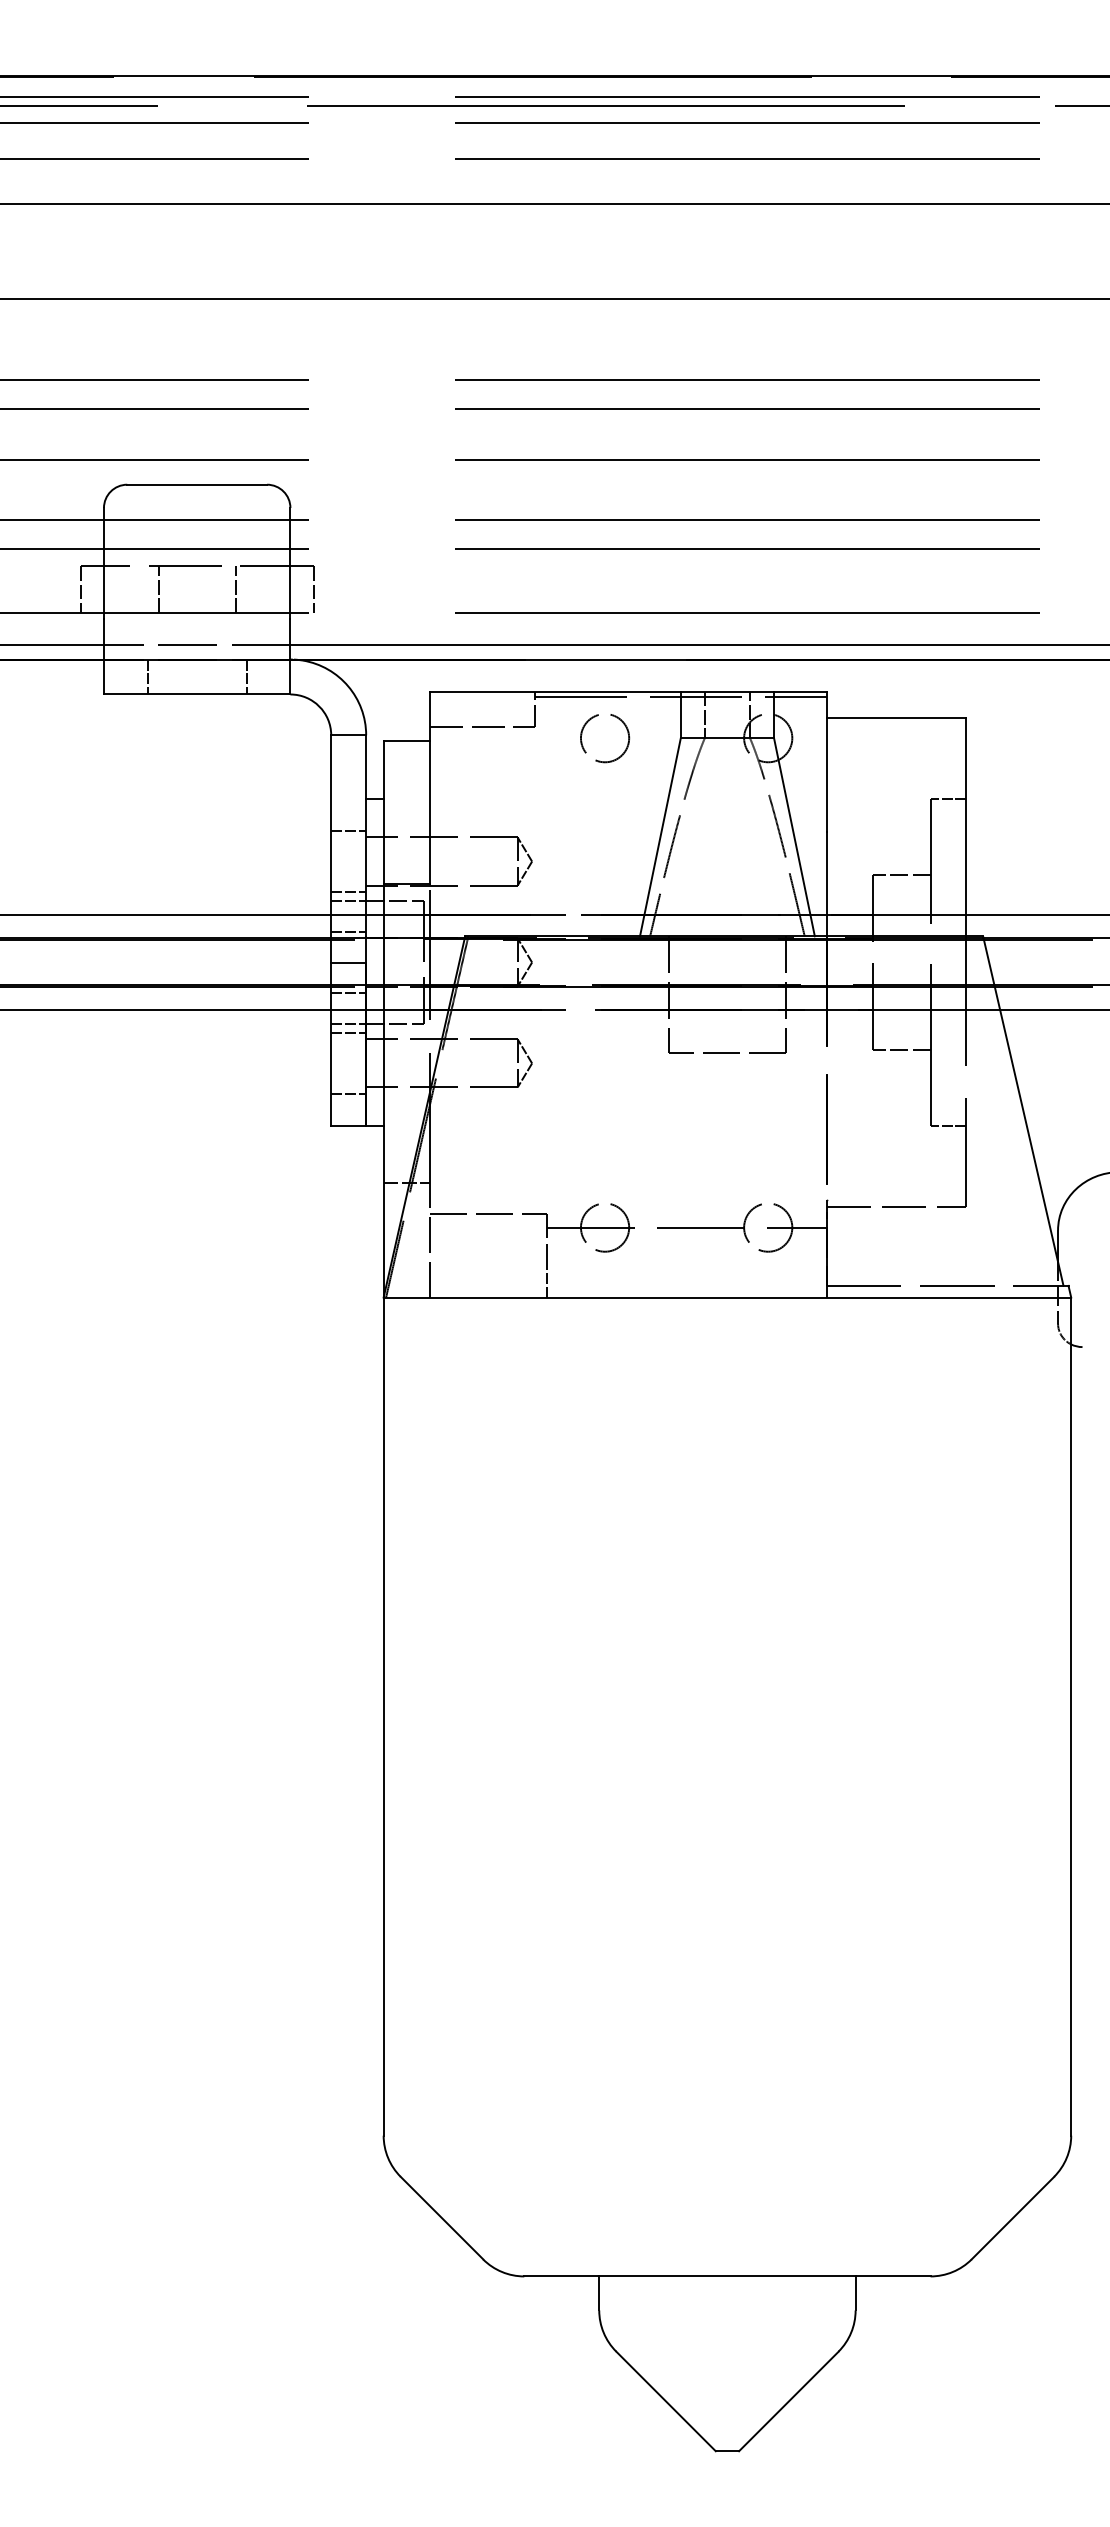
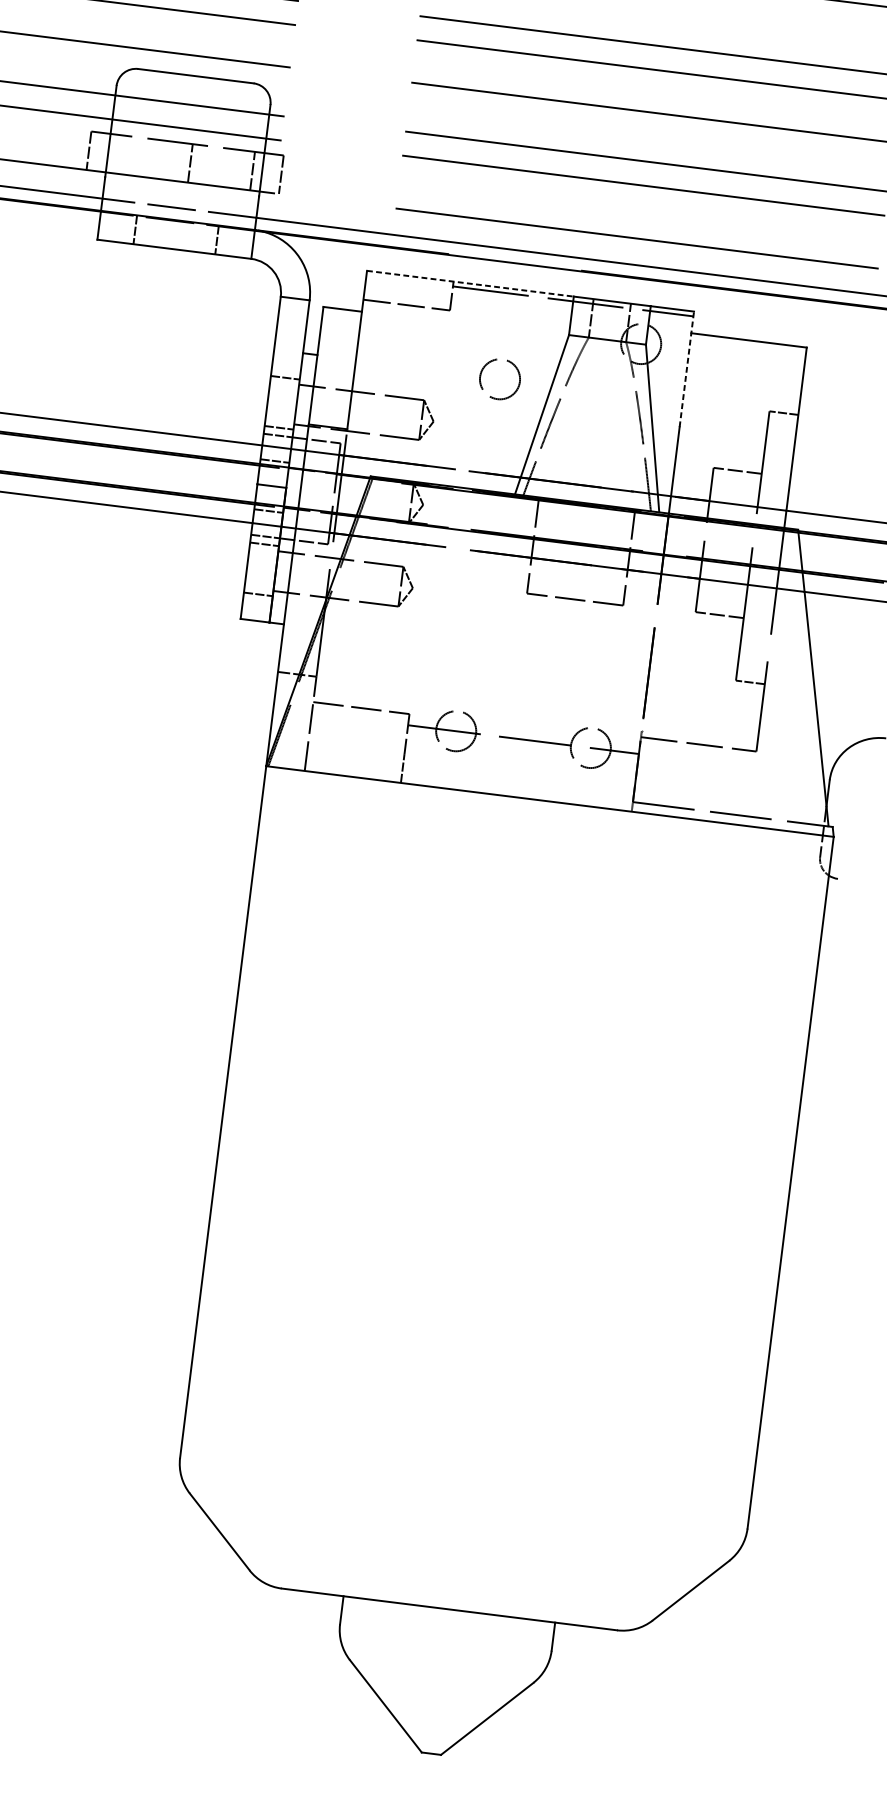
line: (158, 589) -> (190, 163), moved
line: (235, 589) -> (252, 171), moved
line: (556, 691) -> (471, 283), solid -> dashed
circle: (605, 738) -> (500, 379), moved
line: (826, 761) -> (686, 369), solid -> dashed

